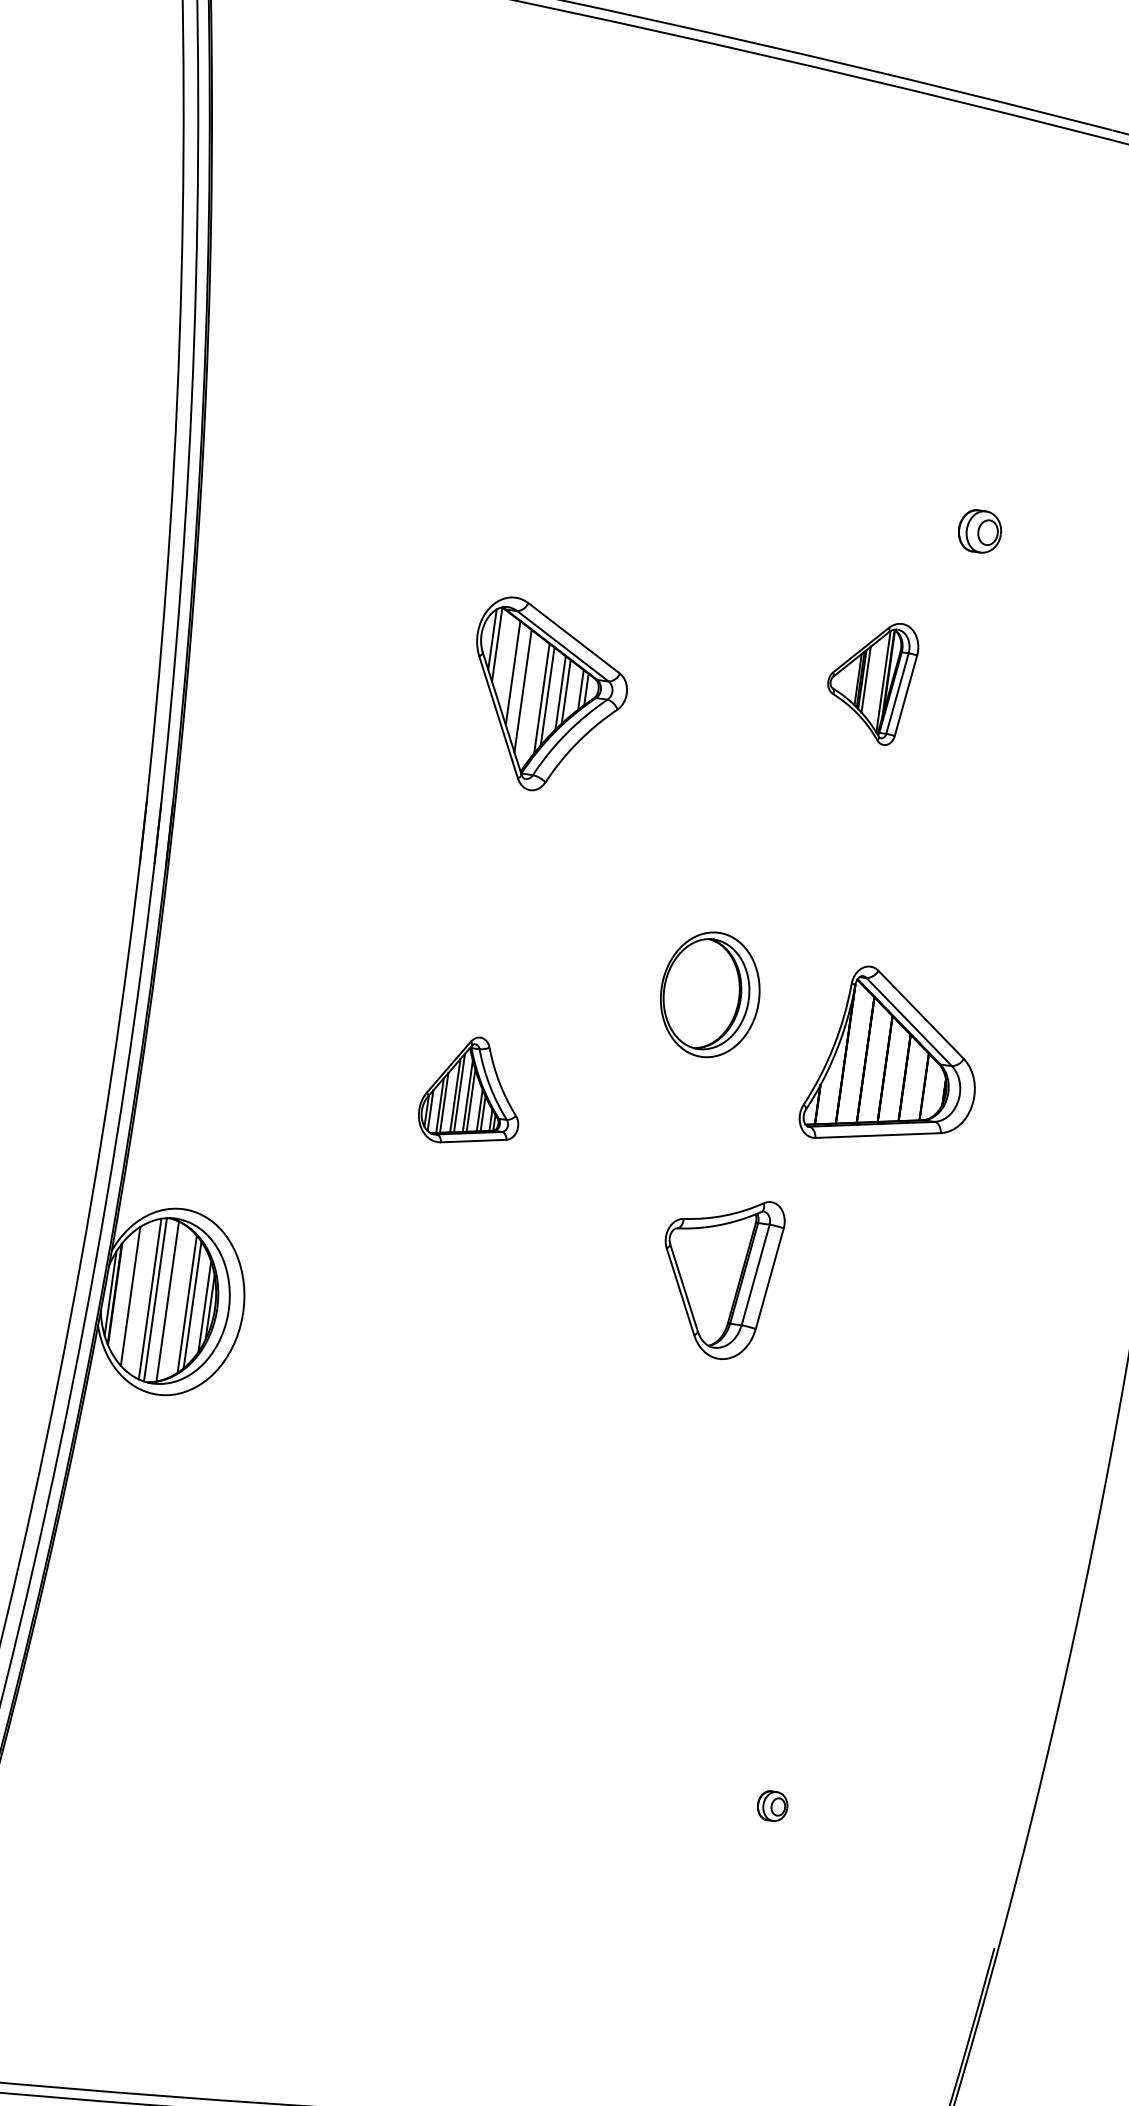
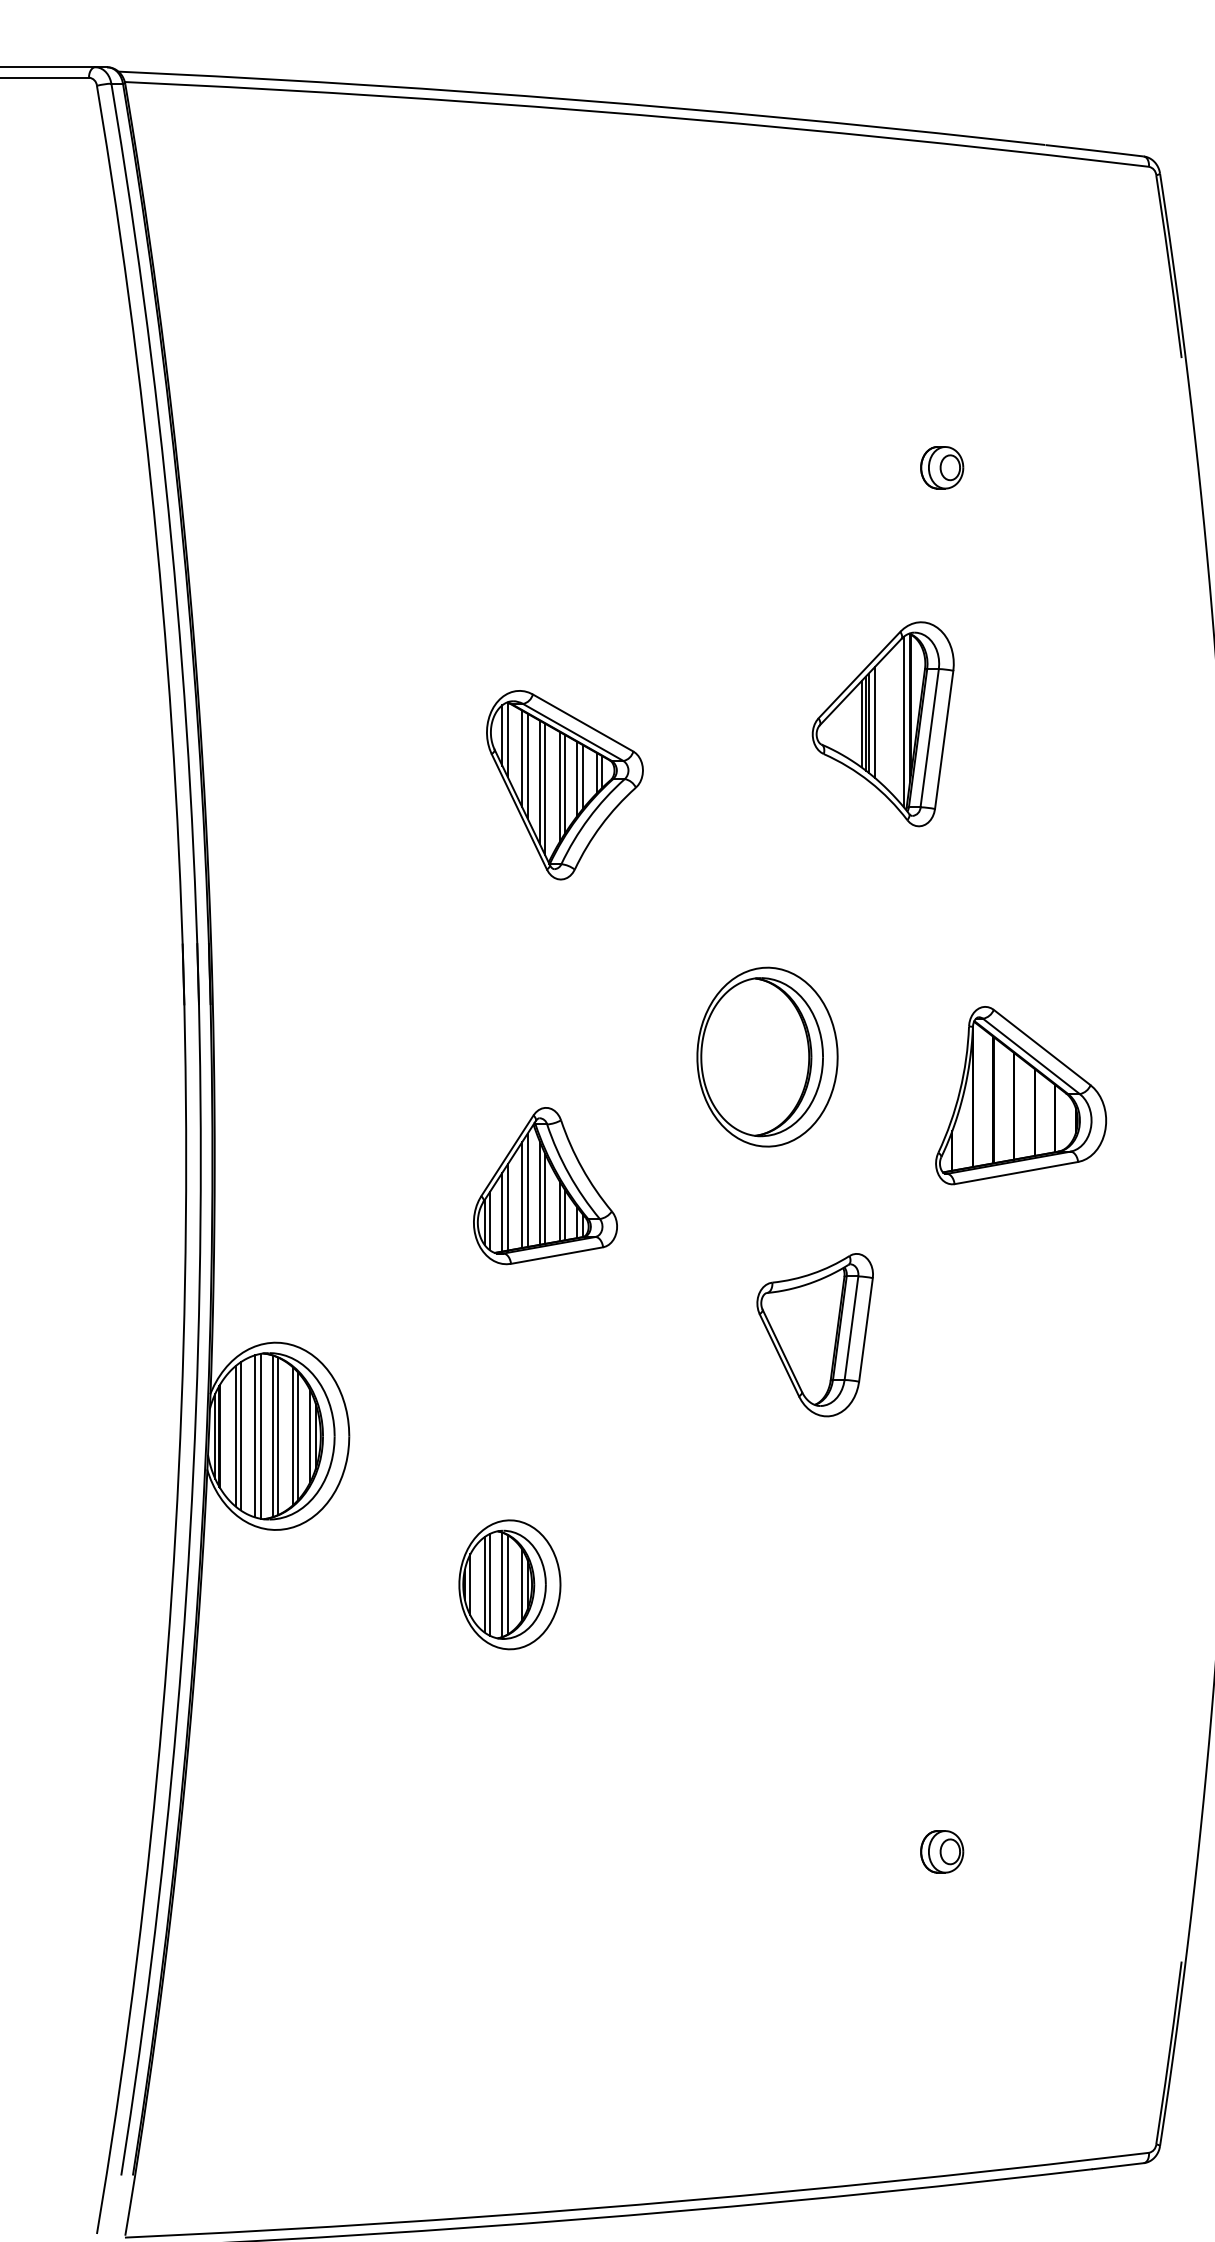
part: (980, 531) -> (942, 467), moved
line: (509, 665) -> (522, 758), added
part: (870, 681) -> (882, 724), size x1.67
line: (527, 698) -> (545, 789), added
part: (710, 994) -> (767, 1056), size x1.43
part: (893, 1059) -> (1020, 1095), moved
part: (472, 1092) -> (545, 1186), size x1.43
line: (135, 1297) -> (240, 1436), added
line: (173, 1301) -> (278, 1435), added
part: (381, 1481) -> (509, 1584), added
part: (772, 1805) -> (942, 1851), size x1.43

